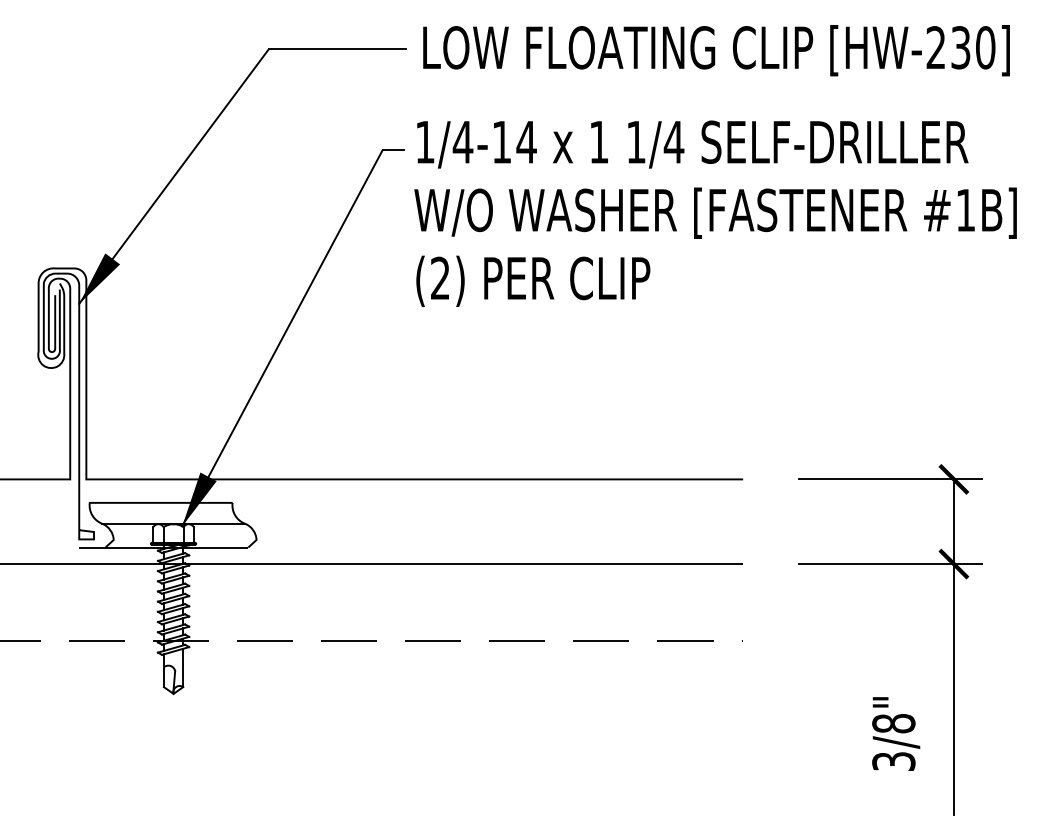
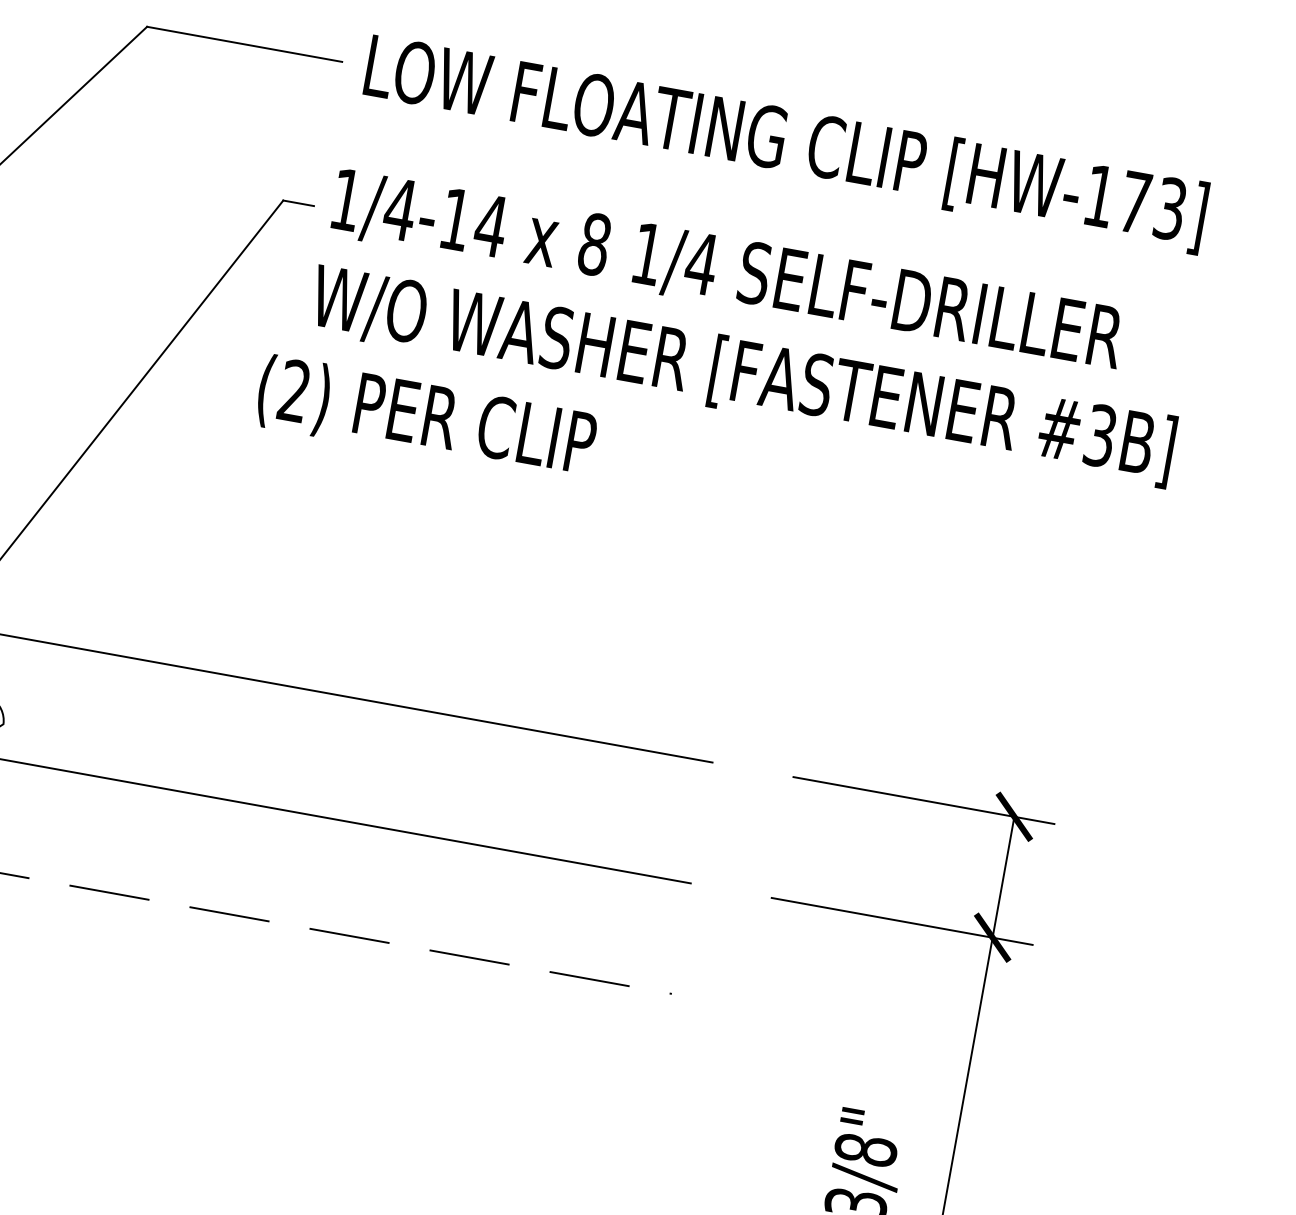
text: (960, 47) -> (1134, 202), [HW-230] -> [HW-173]
text: (598, 141) -> (593, 243), 1 -> 8
text: (965, 210) -> (1099, 435), #1B] -> #3B]
text: (533, 280) -> (426, 418), moved

